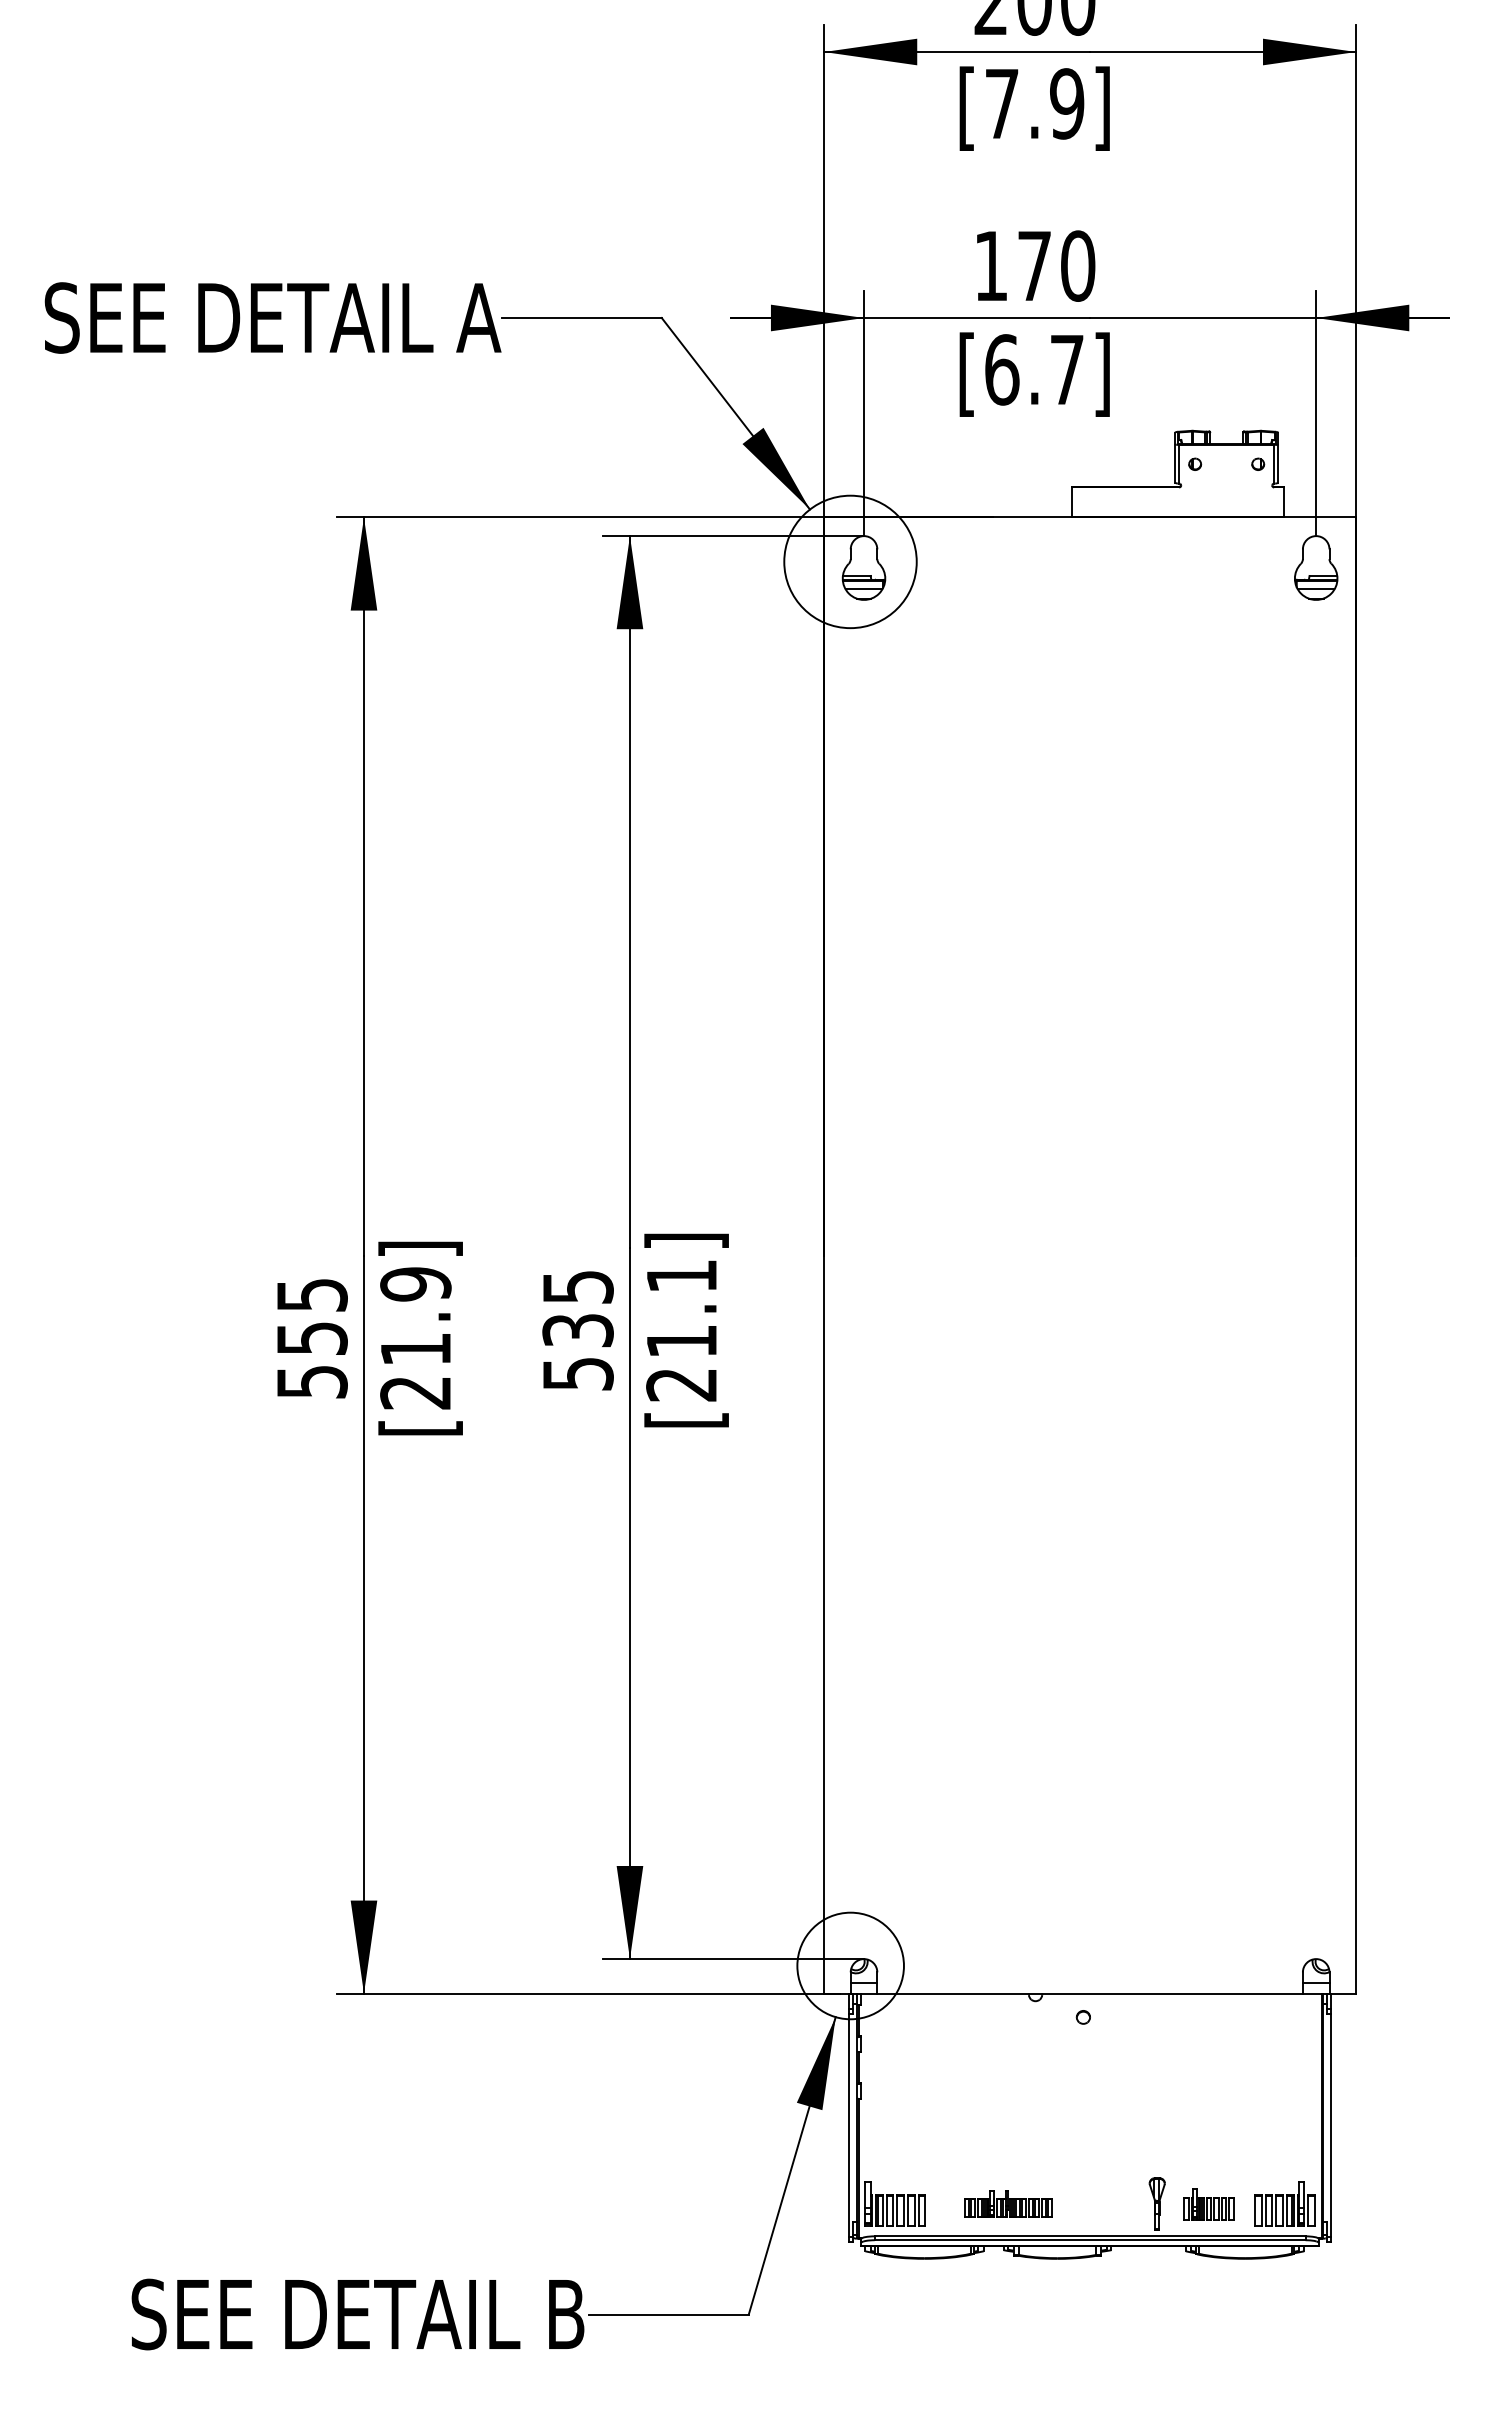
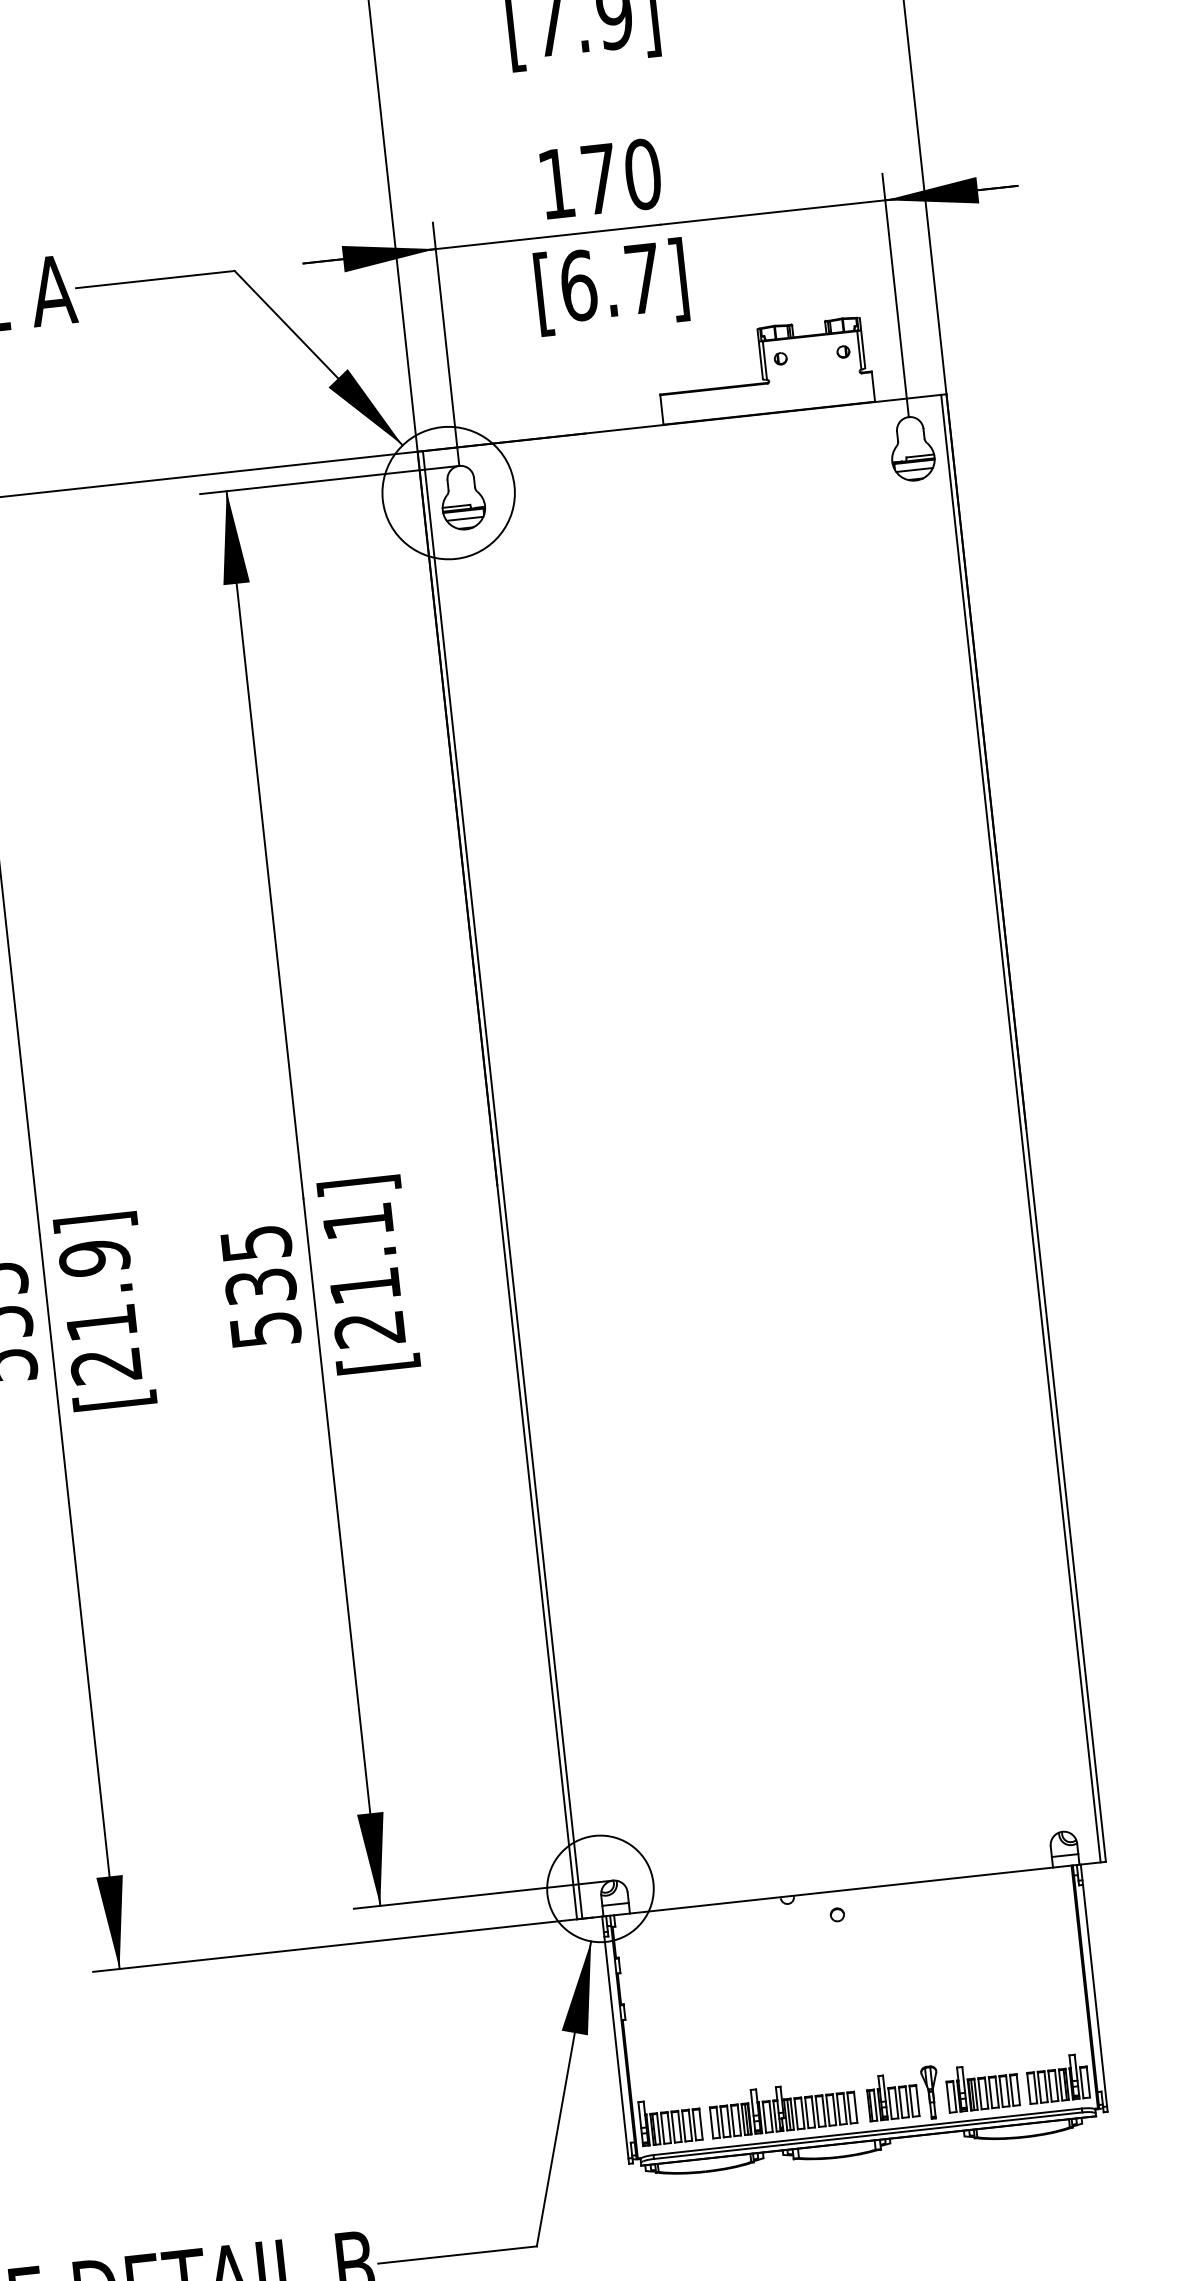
line: (829, 1255) -> (502, 1184), added
line: (1350, 1255) -> (1020, 1128), added
part: (1008, 2203) -> (783, 2107), size x1.67
part: (1118, 2203) -> (892, 2096), added
part: (1208, 2203) -> (981, 2086), size x1.43

